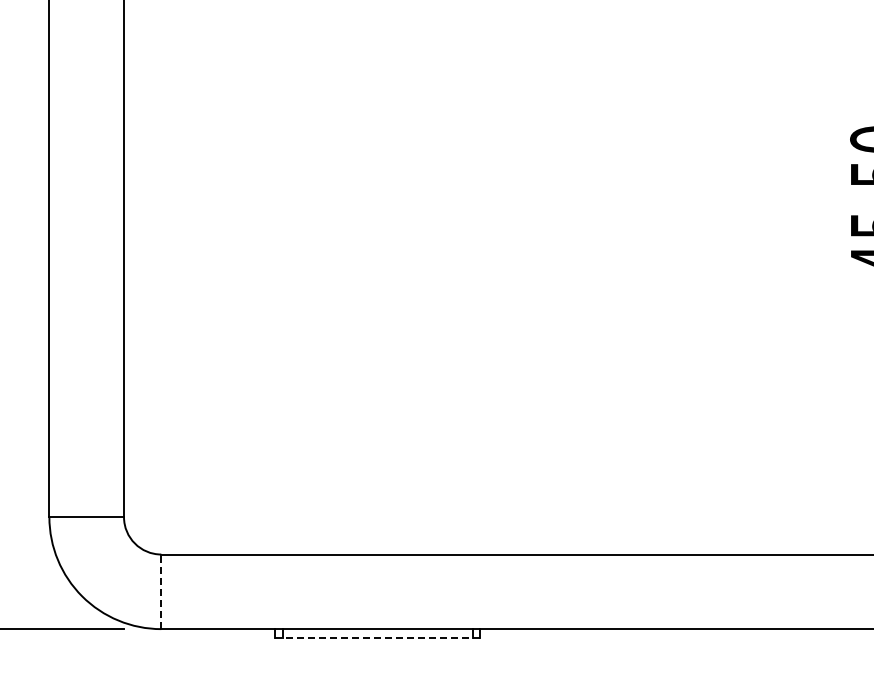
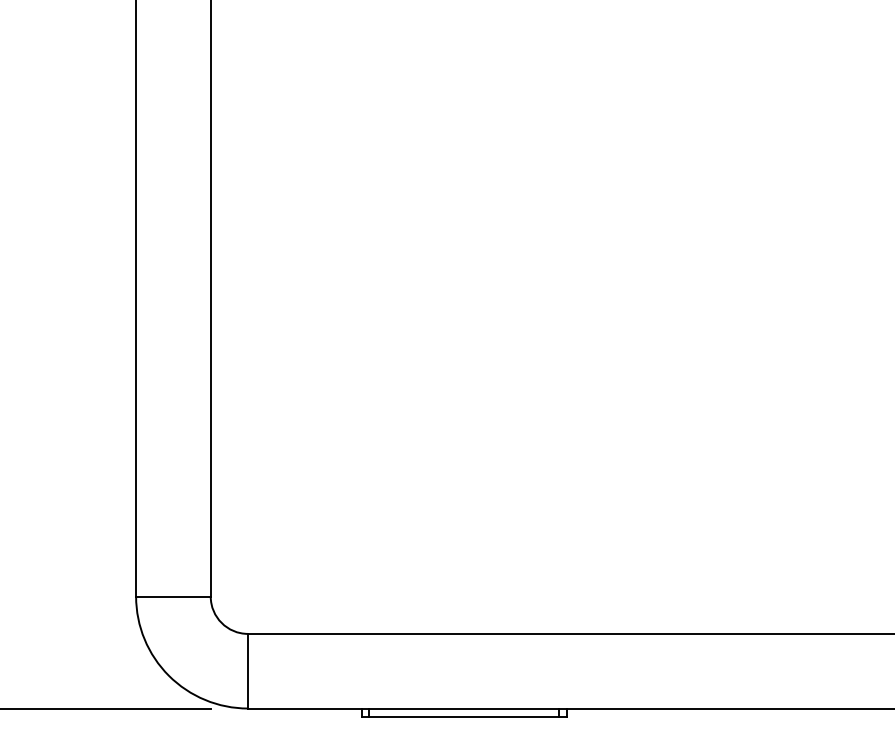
line: (161, 591) -> (248, 670), dashed -> solid
line: (377, 638) -> (464, 717), dashed -> solid

